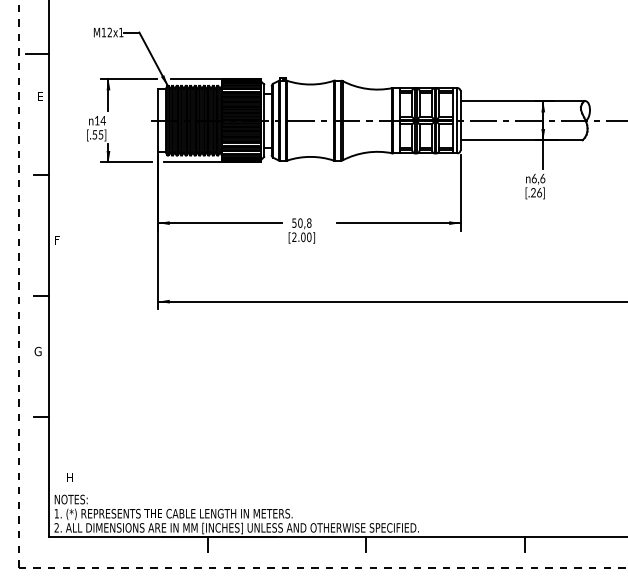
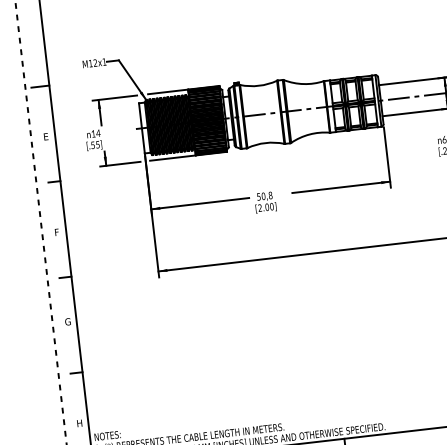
text: (40, 96) -> (46, 136), moved
text: (57, 240) -> (57, 232), moved
text: (69, 477) -> (79, 423), moved

